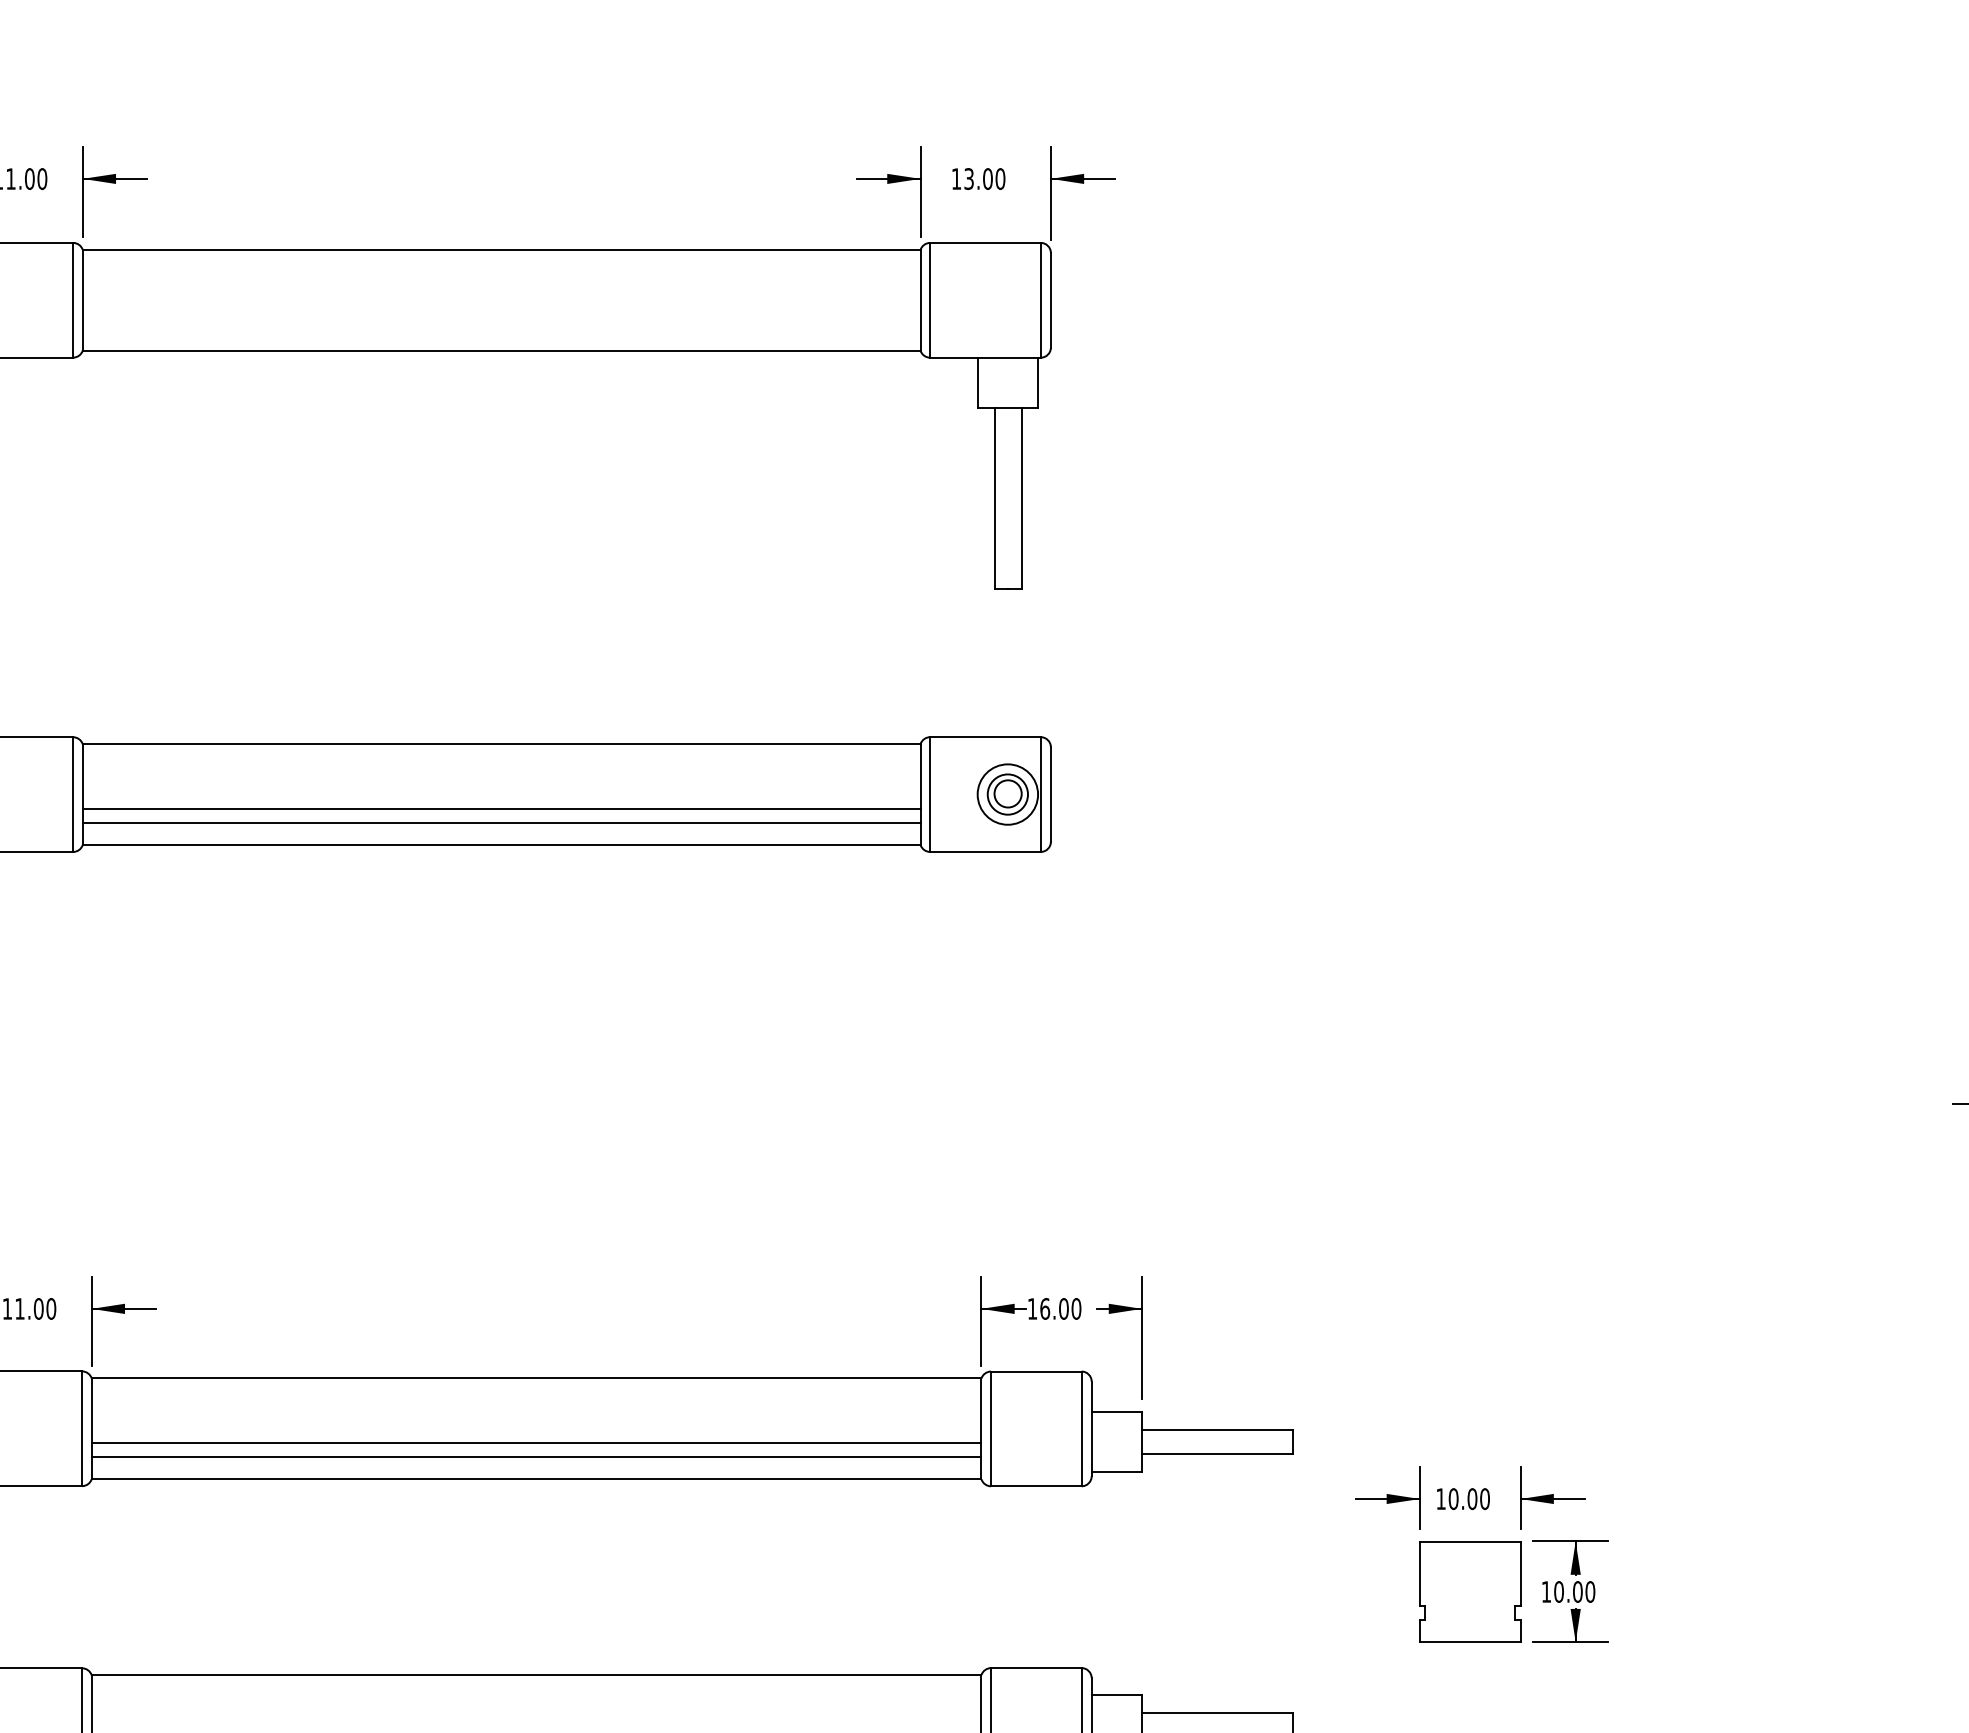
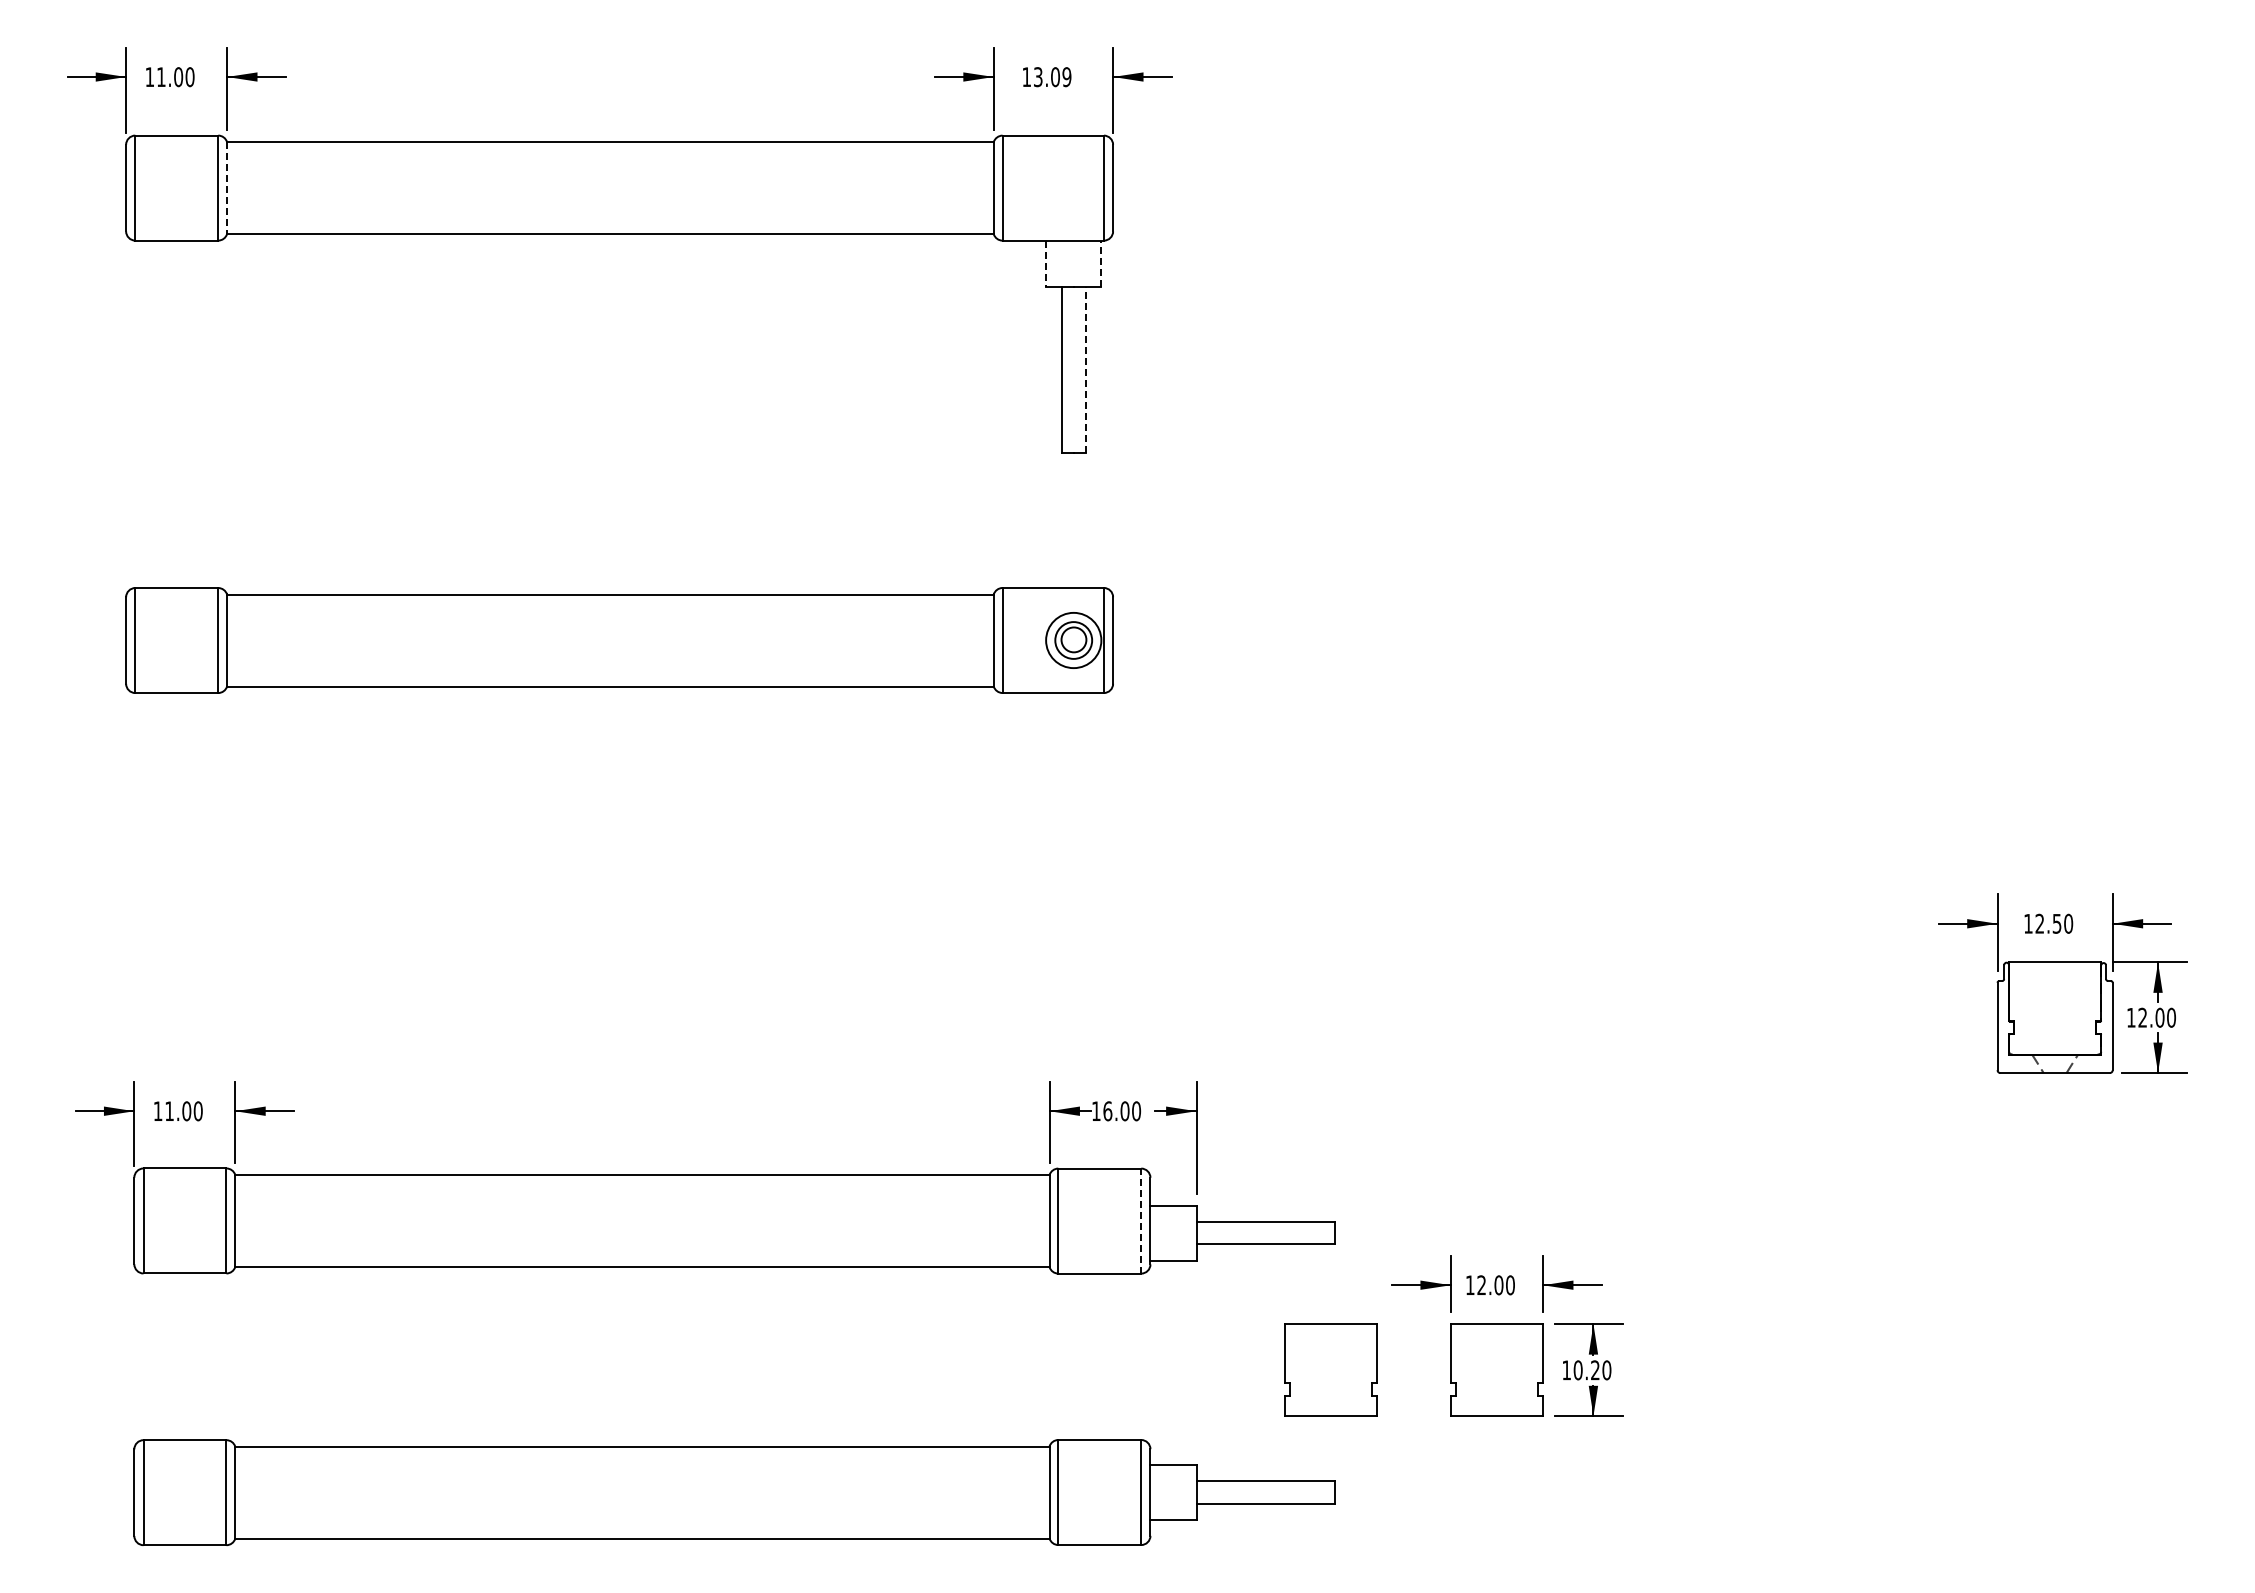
text: (999, 179) -> (1066, 77), 13.00 -> 13.09
line: (83, 300) -> (227, 188), solid -> dashed
line: (1038, 382) -> (1101, 263), solid -> dashed
line: (978, 383) -> (1046, 264), solid -> dashed
line: (1021, 498) -> (1086, 369), solid -> dashed
line: (501, 808) -> (610, 653), removed
line: (501, 822) -> (610, 666), removed
line: (1081, 1429) -> (1141, 1221), solid -> dashed
line: (536, 1442) -> (642, 1233), removed
line: (536, 1456) -> (642, 1246), removed
text: (1453, 1499) -> (1481, 1285), 10.00 -> 12.00
part: (1288, 1591) -> (1330, 1369), added
text: (1577, 1592) -> (1595, 1370), 10.00 -> 10.20

